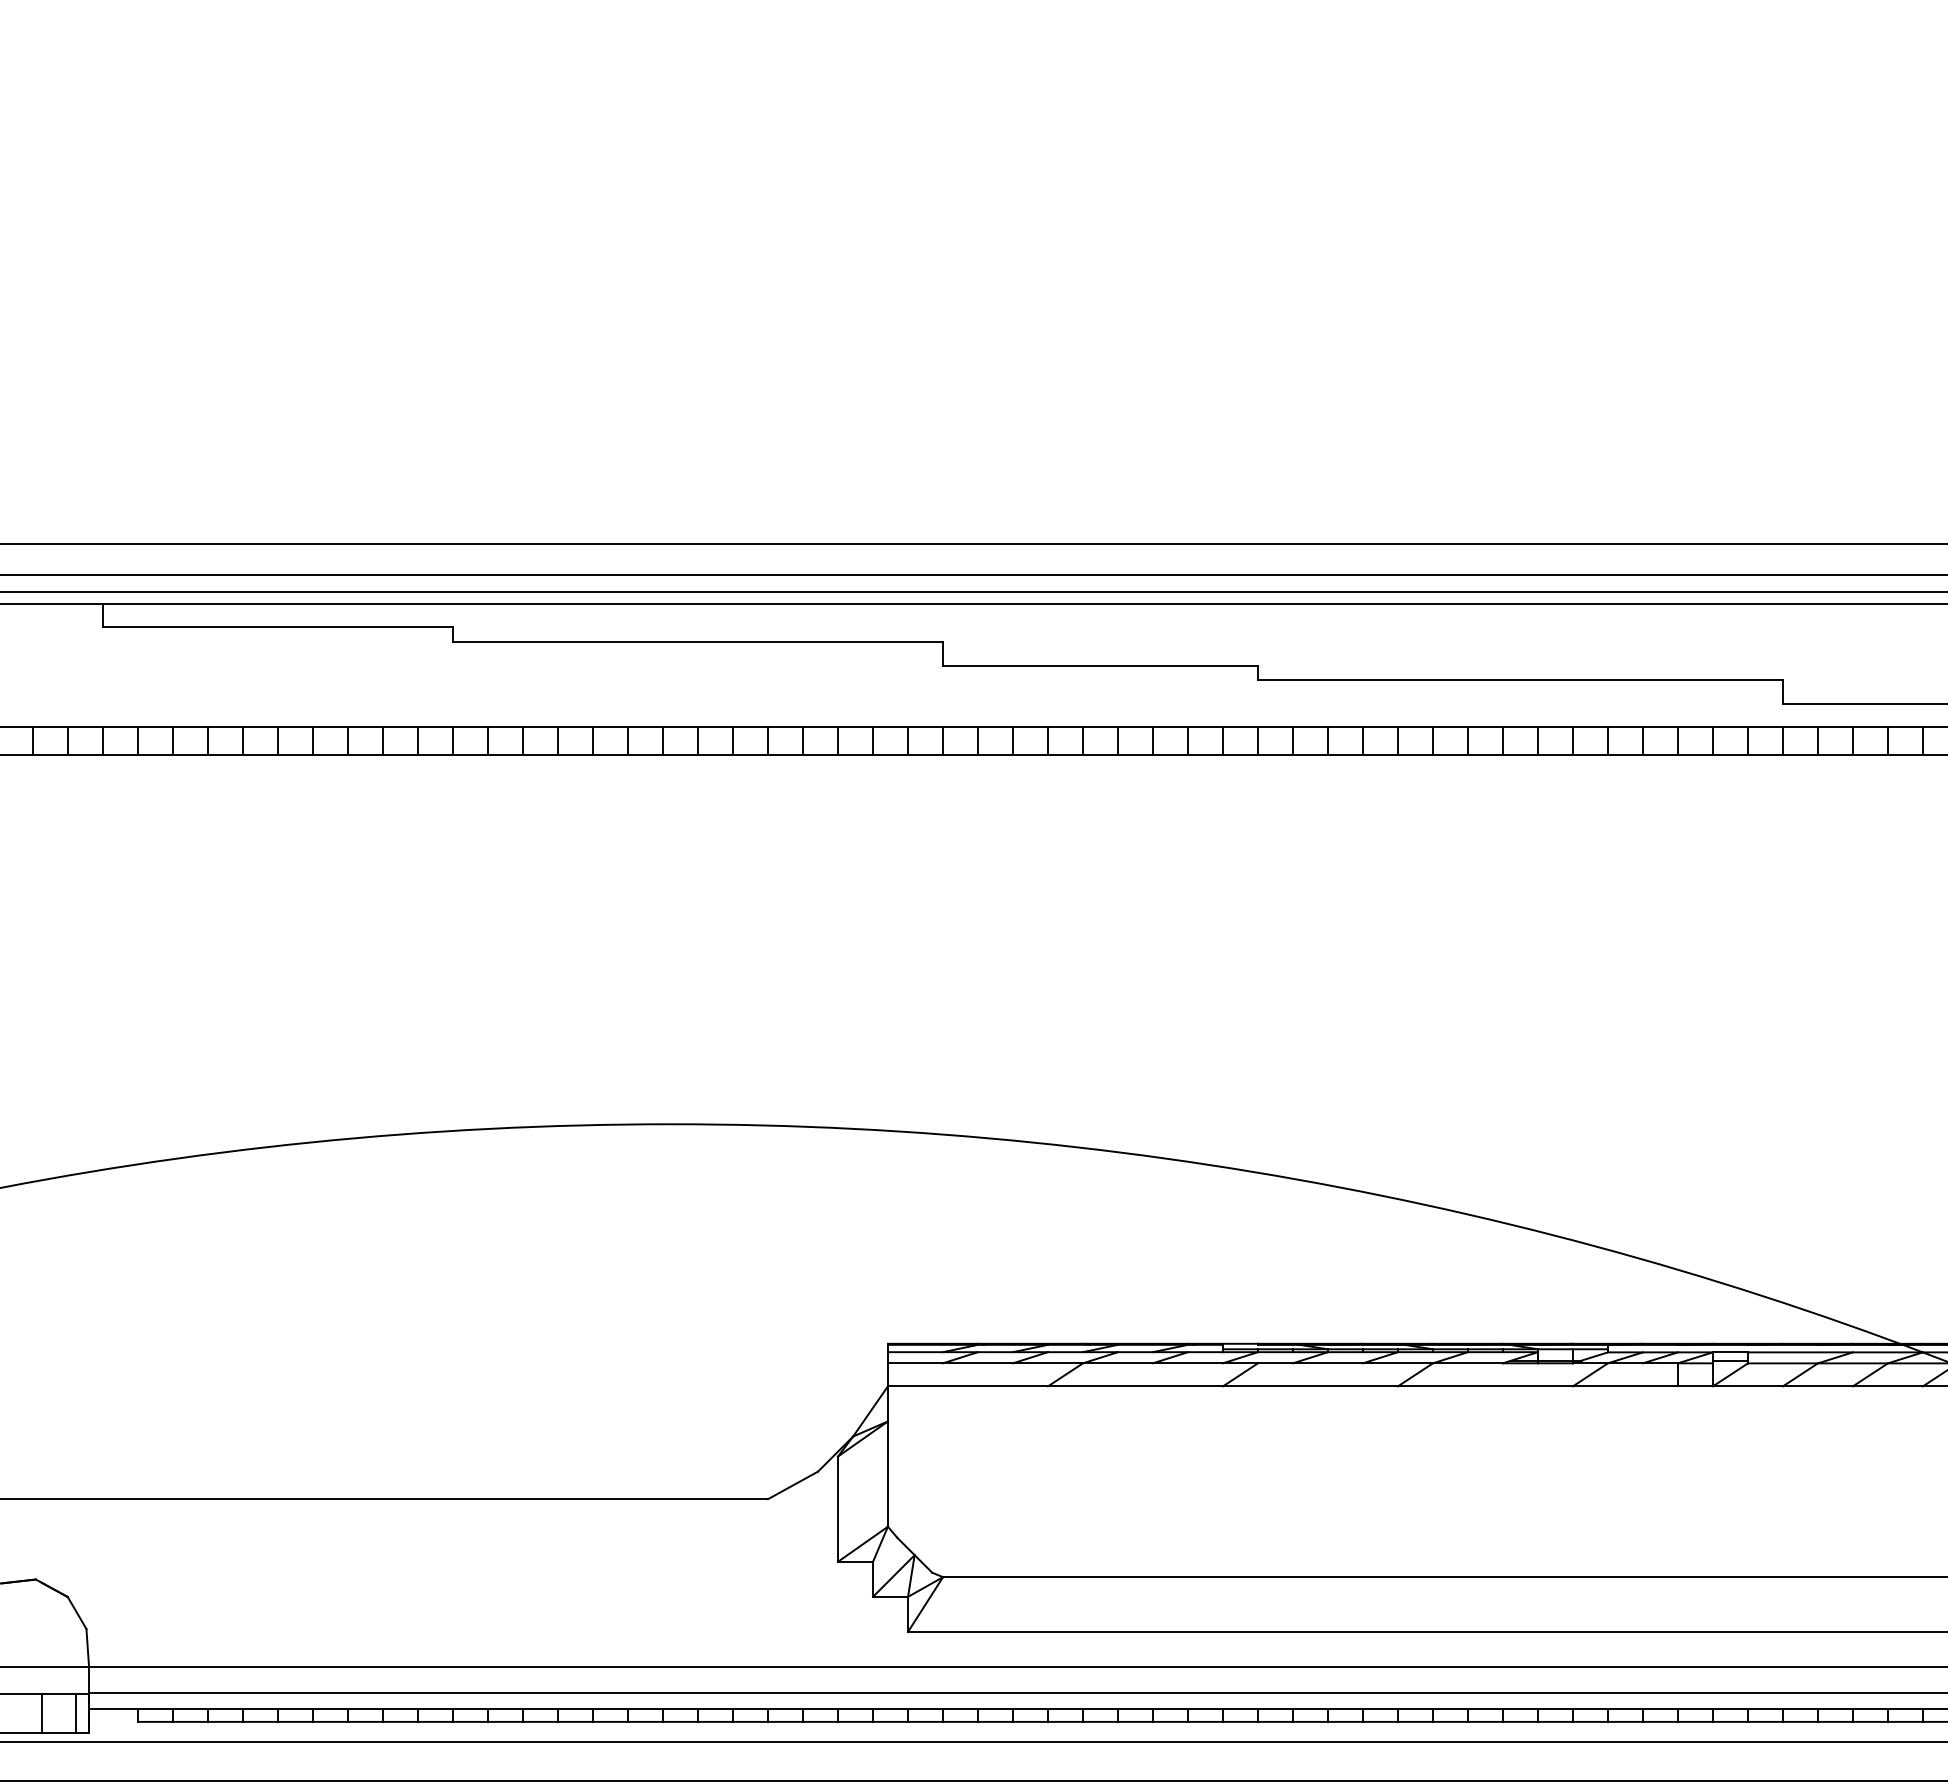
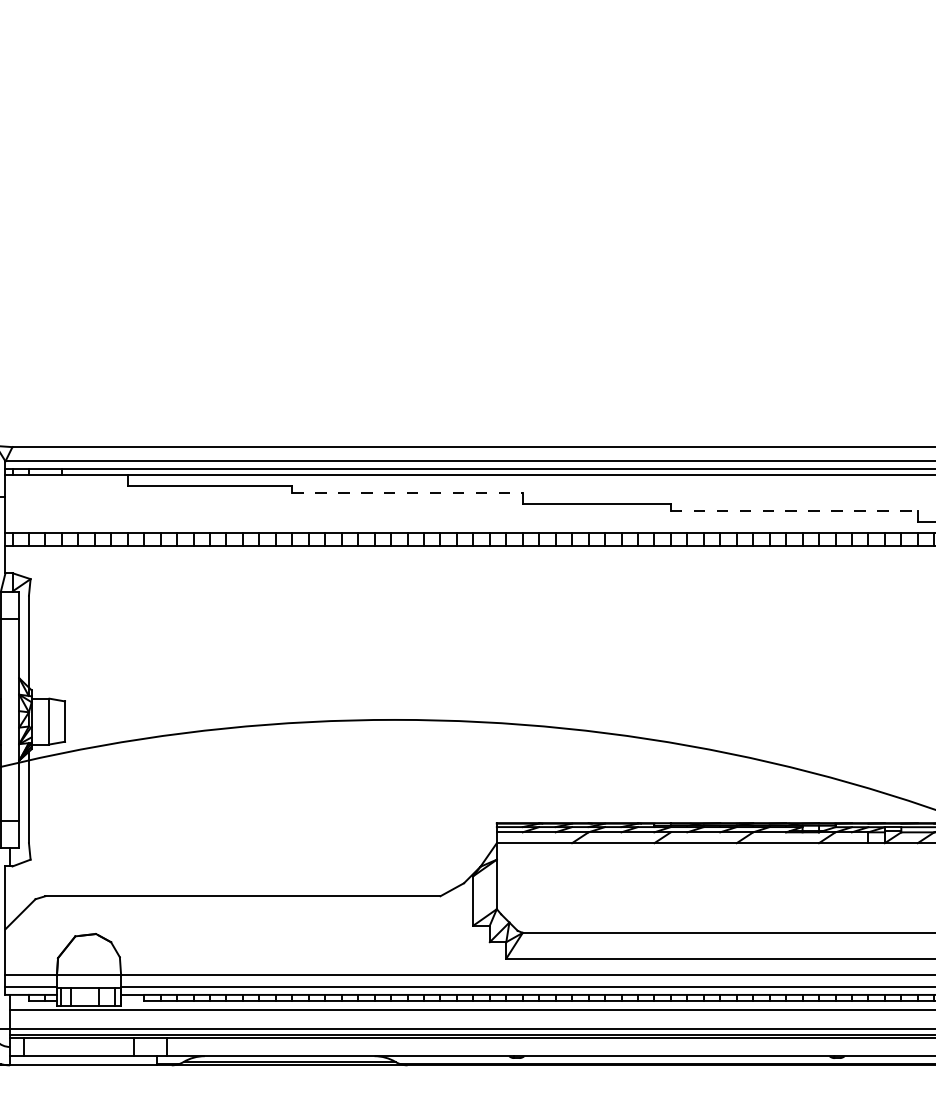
line: (700, 642) -> (408, 493), solid -> dashed
line: (1520, 681) -> (794, 511), solid -> dashed

